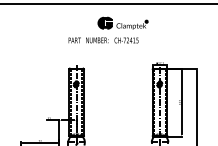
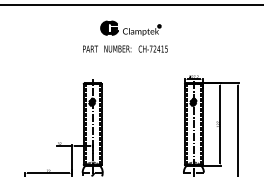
part: (122, 22) -> (130, 27), moved

